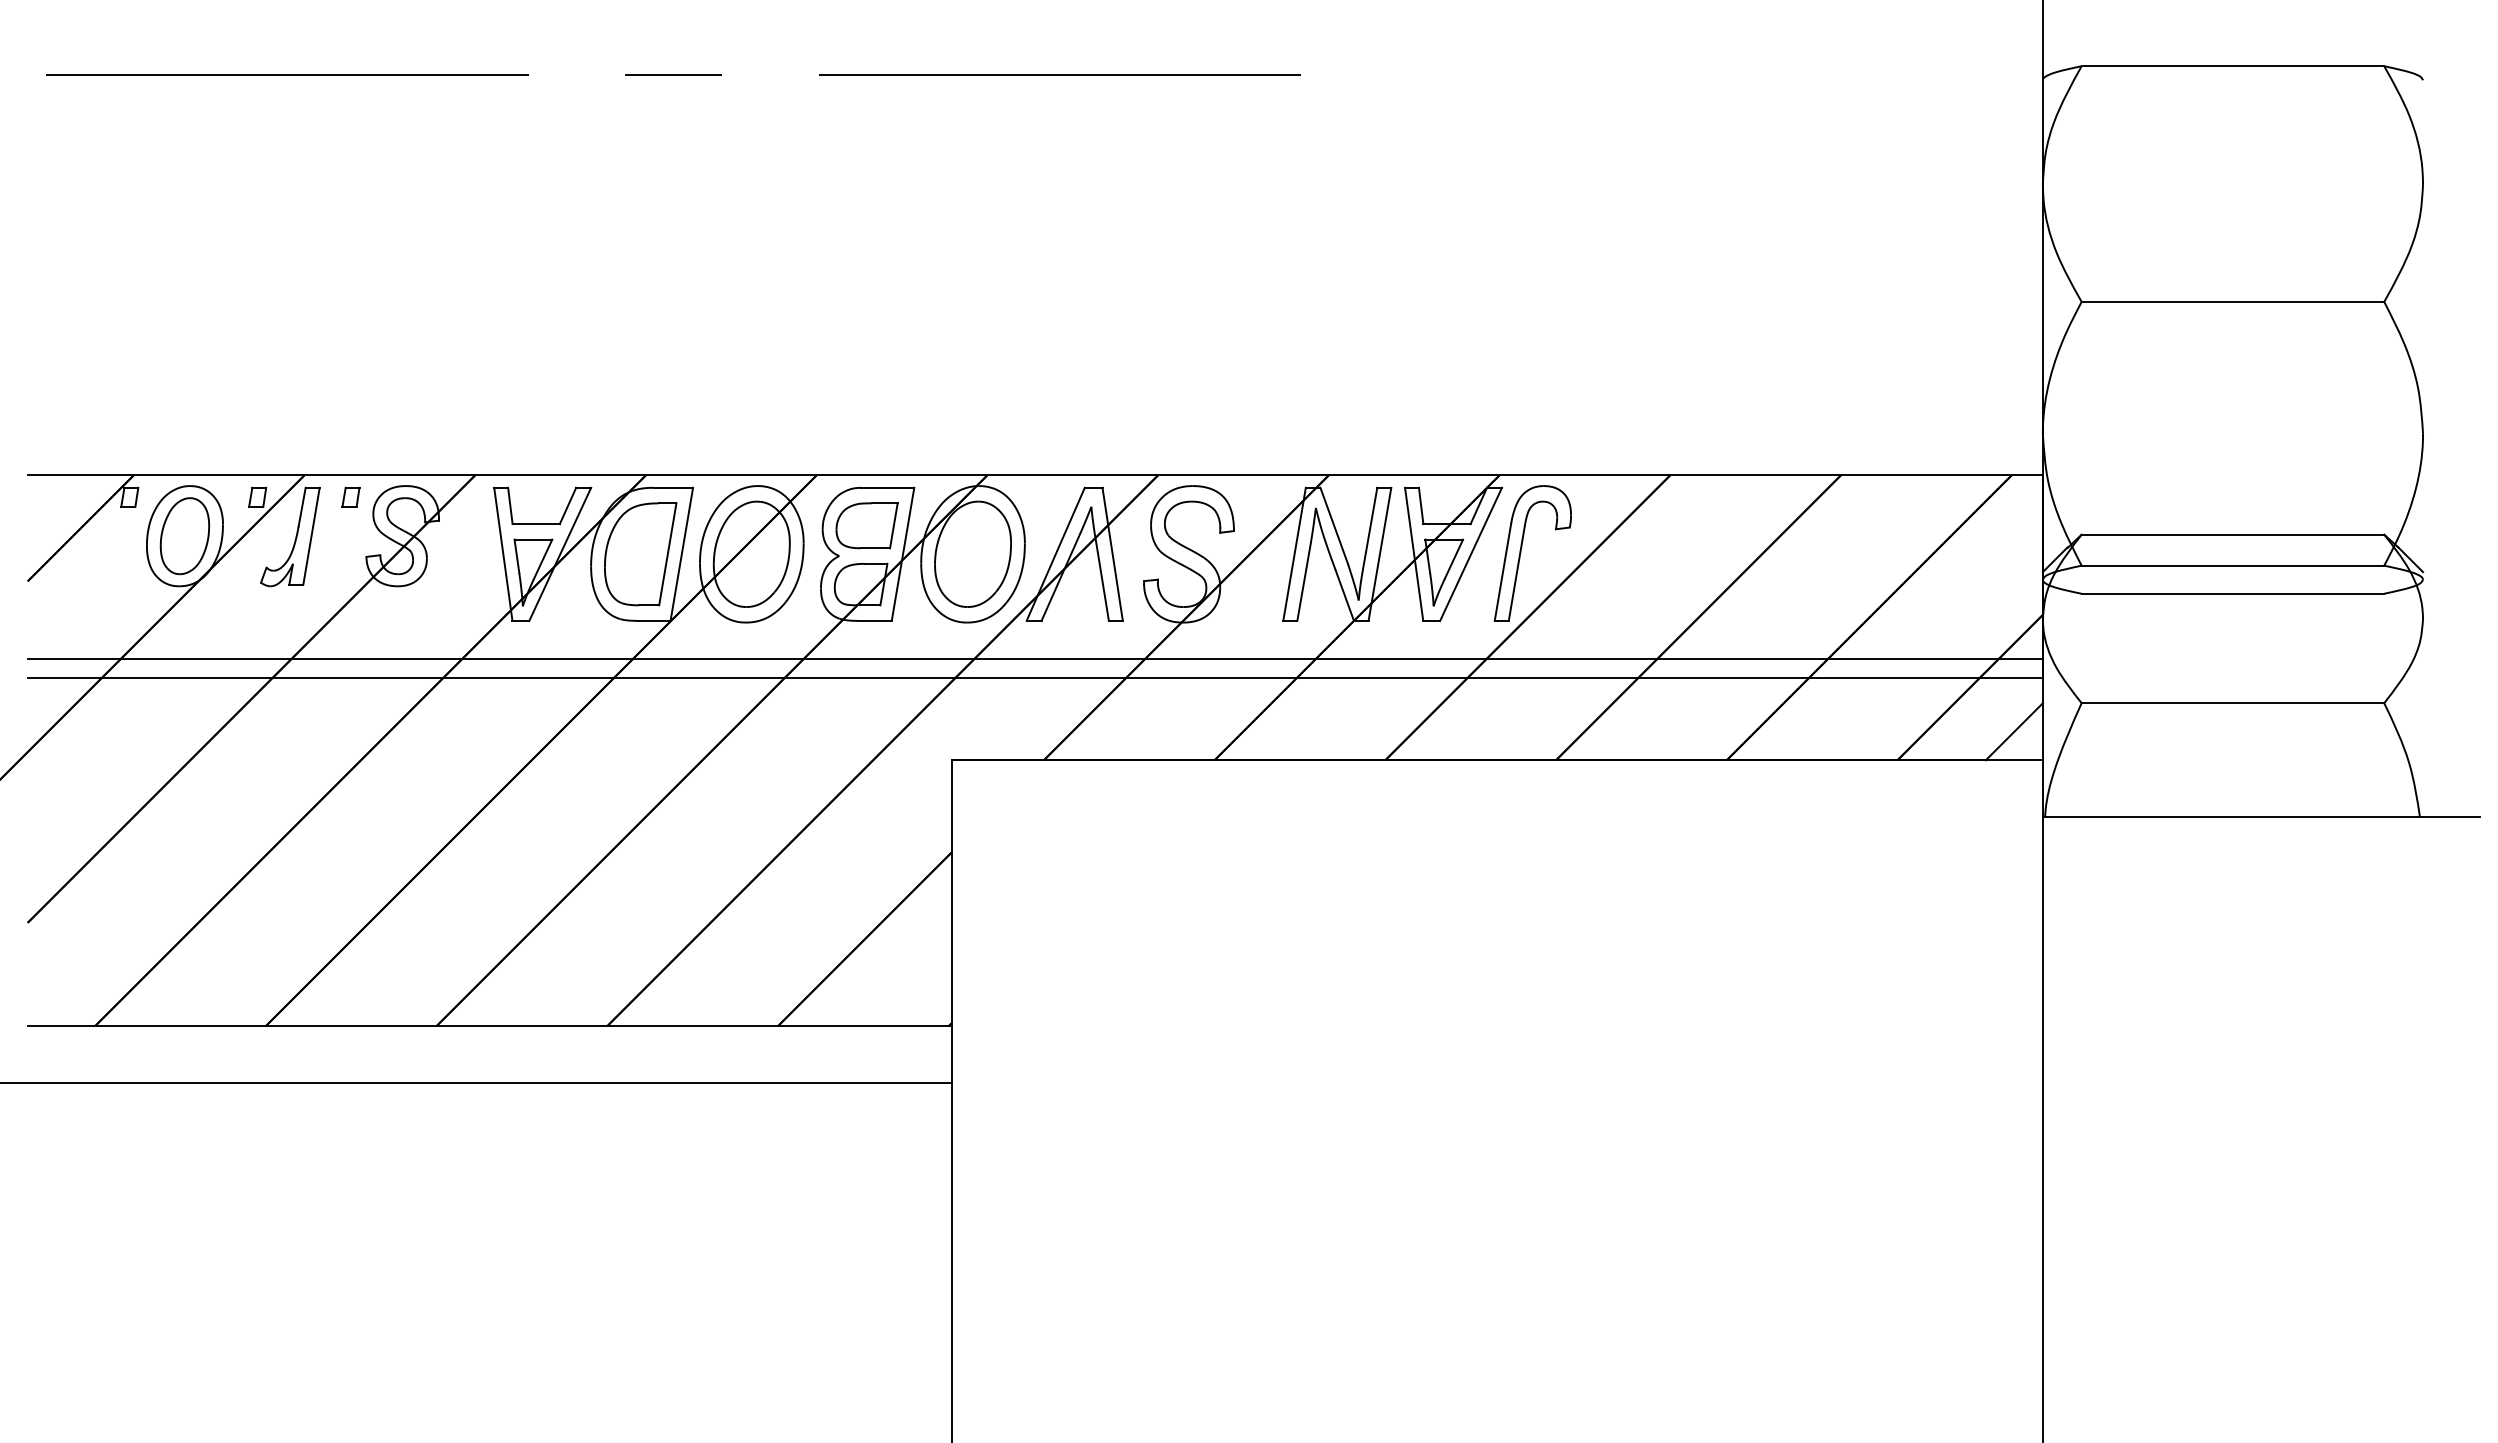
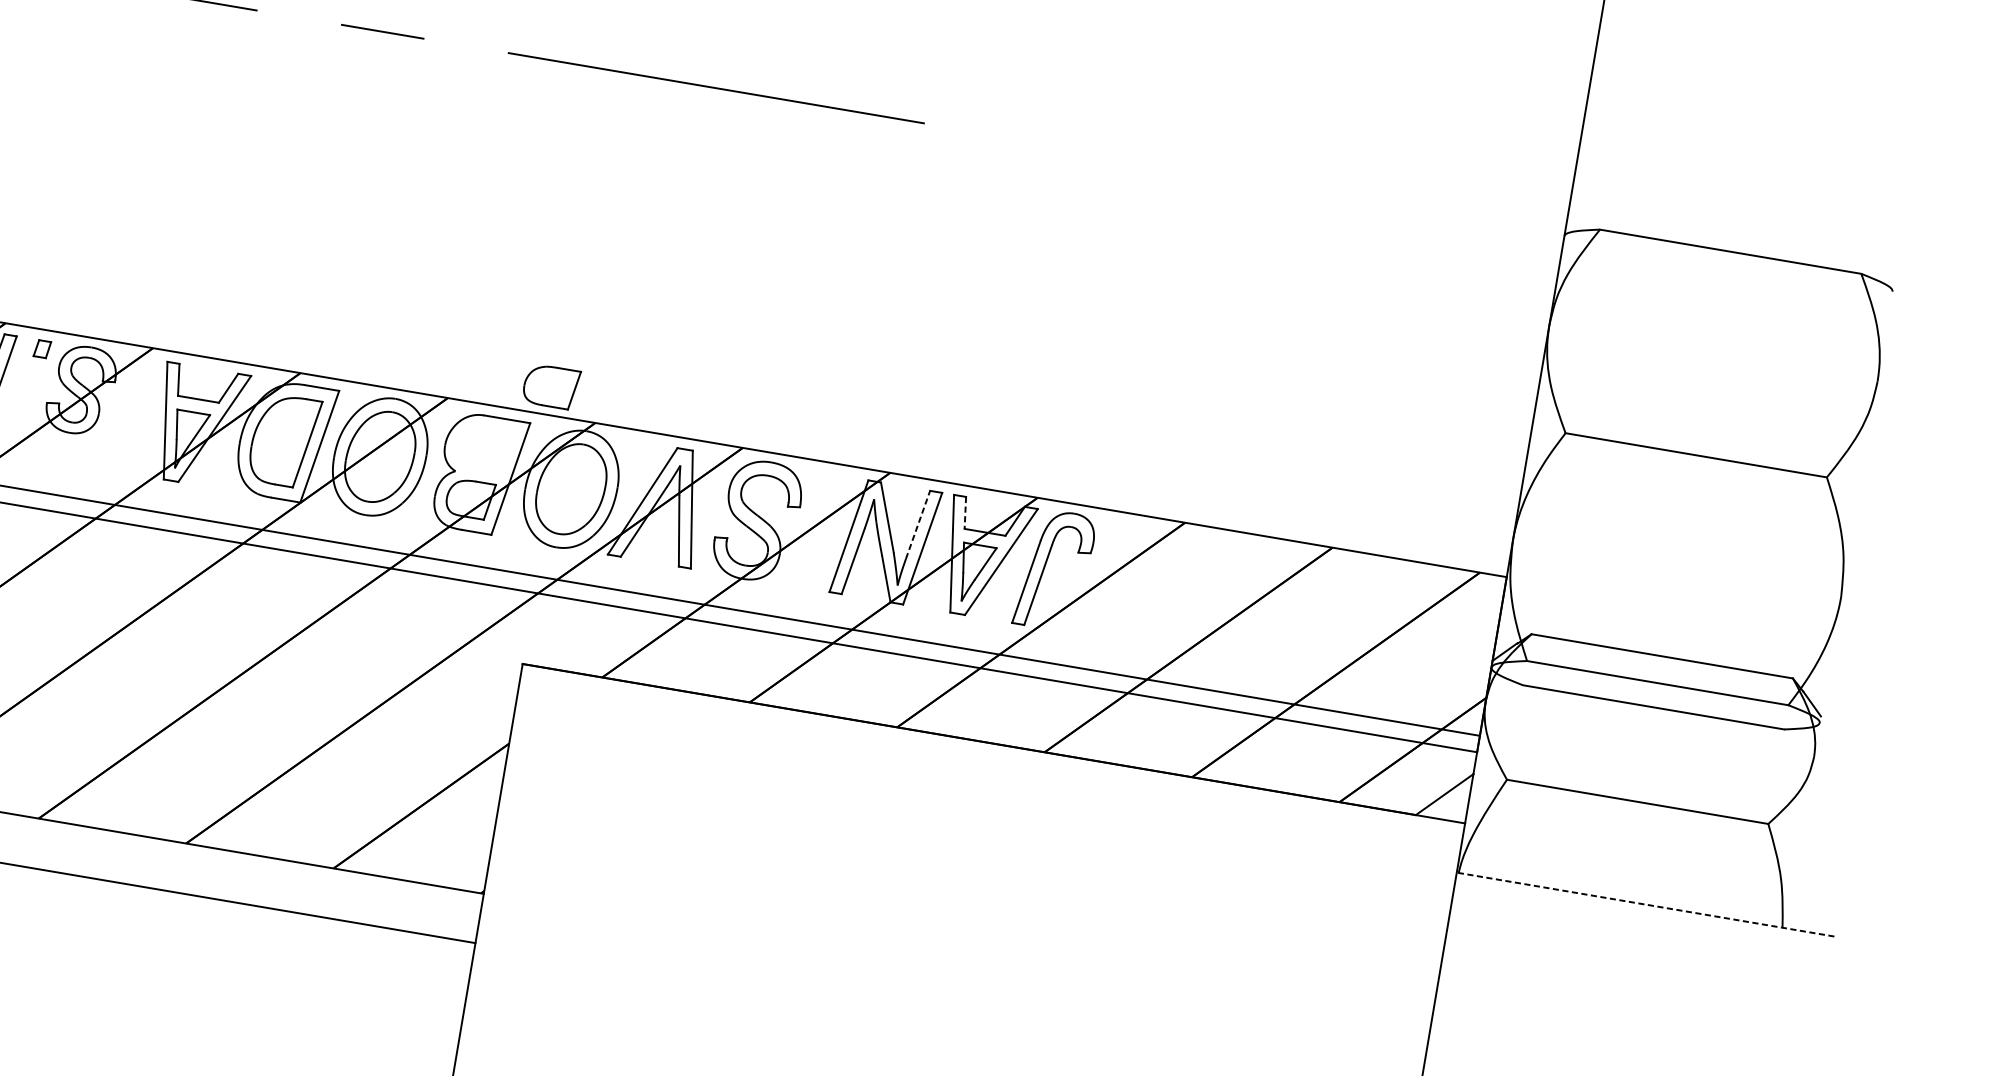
line: (1421, 506) -> (965, 513), solid -> dashed
part: (866, 525) -> (550, 386), moved
line: (1370, 527) -> (918, 524), solid -> dashed
line: (2261, 817) -> (1645, 904), solid -> dashed

